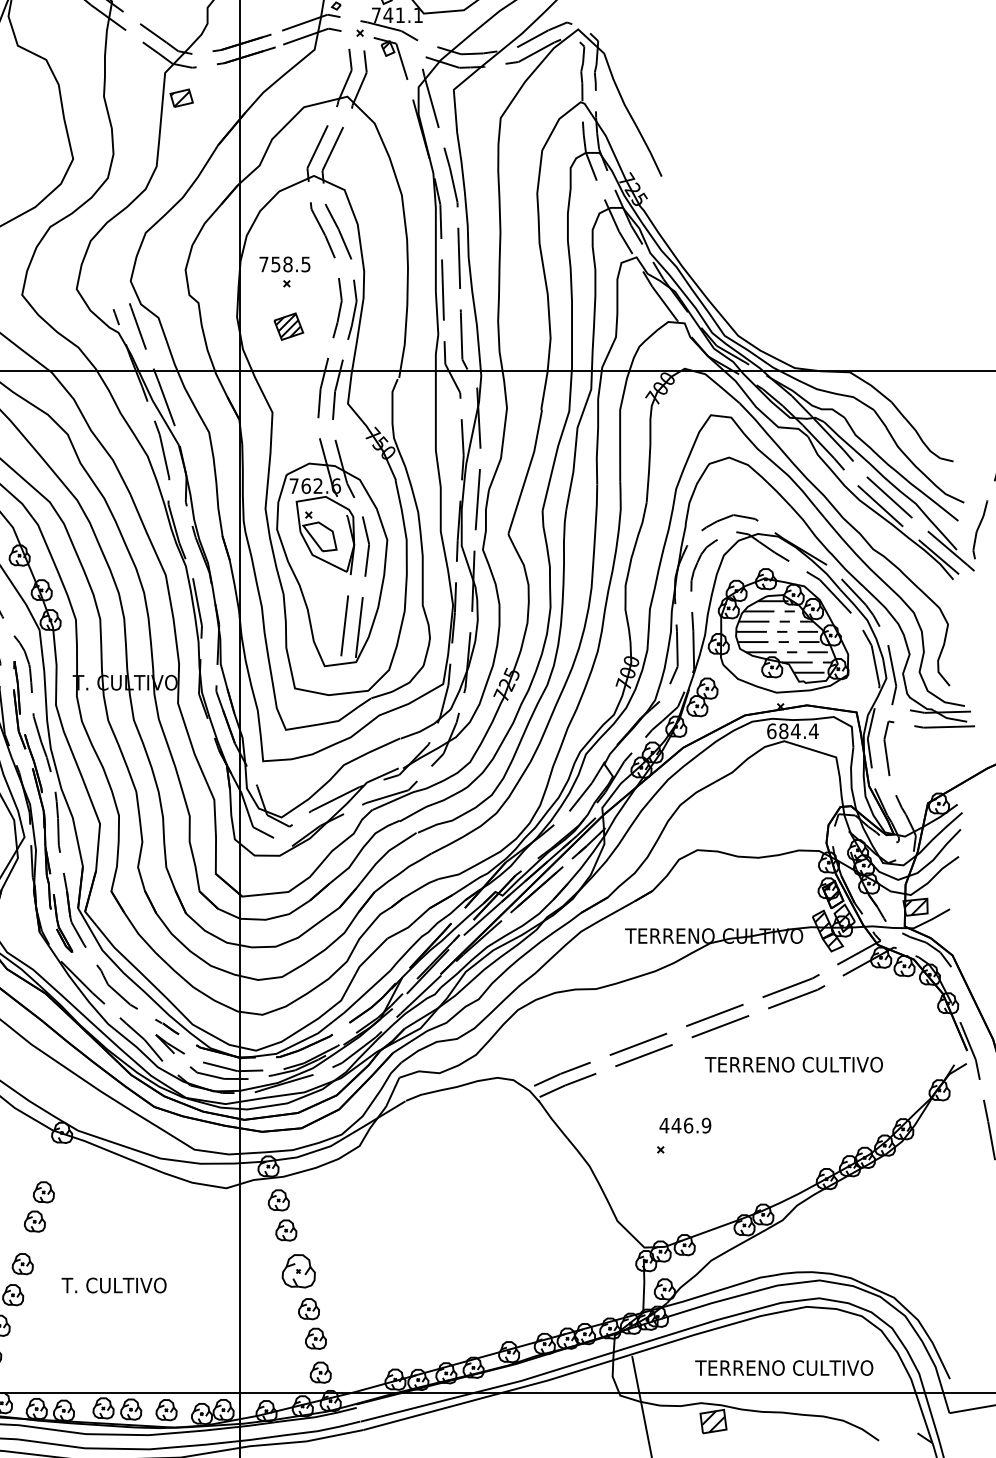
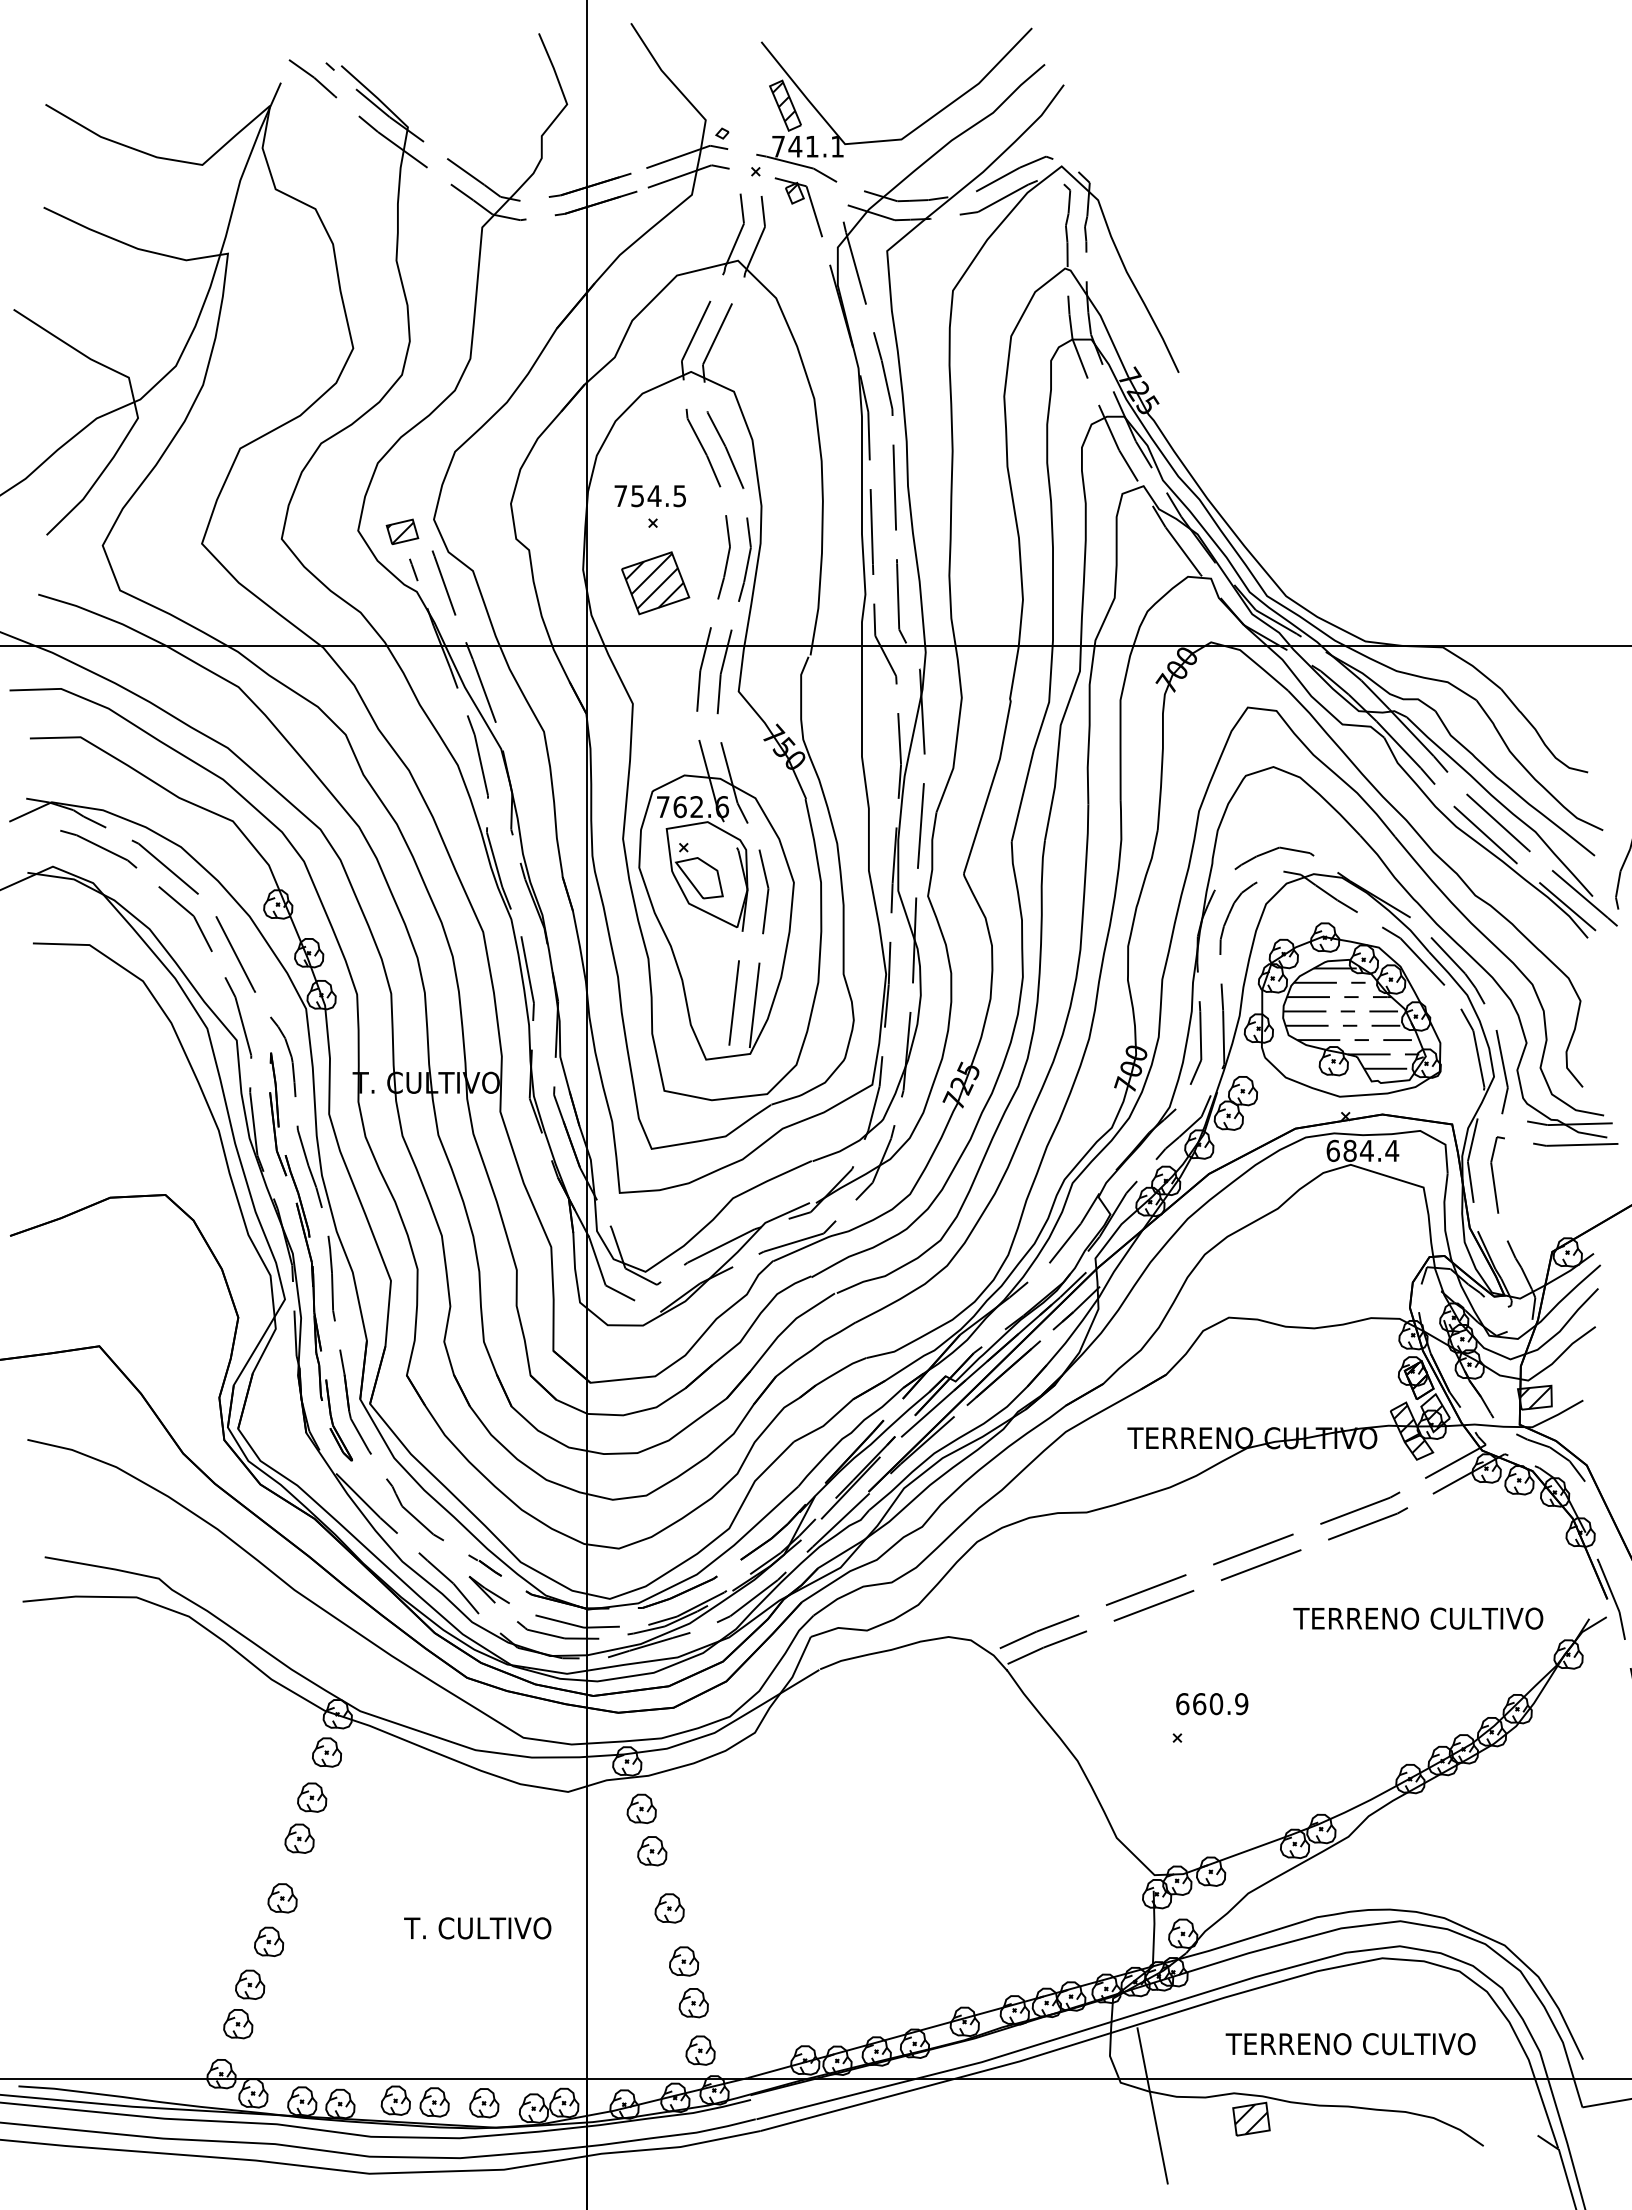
part: (181, 97) -> (402, 531), moved
text: (287, 264) -> (654, 496), 758.5 -> 754.5
part: (288, 326) -> (655, 583), size x1.67
text: (794, 1064) -> (1418, 1618), moved
text: (676, 1125) -> (1199, 1704), 446.9 -> 660.9
part: (54, 1160) -> (326, 1752), added
part: (298, 1271) -> (669, 1908), size x0.62
text: (113, 1285) -> (477, 1928), moved

